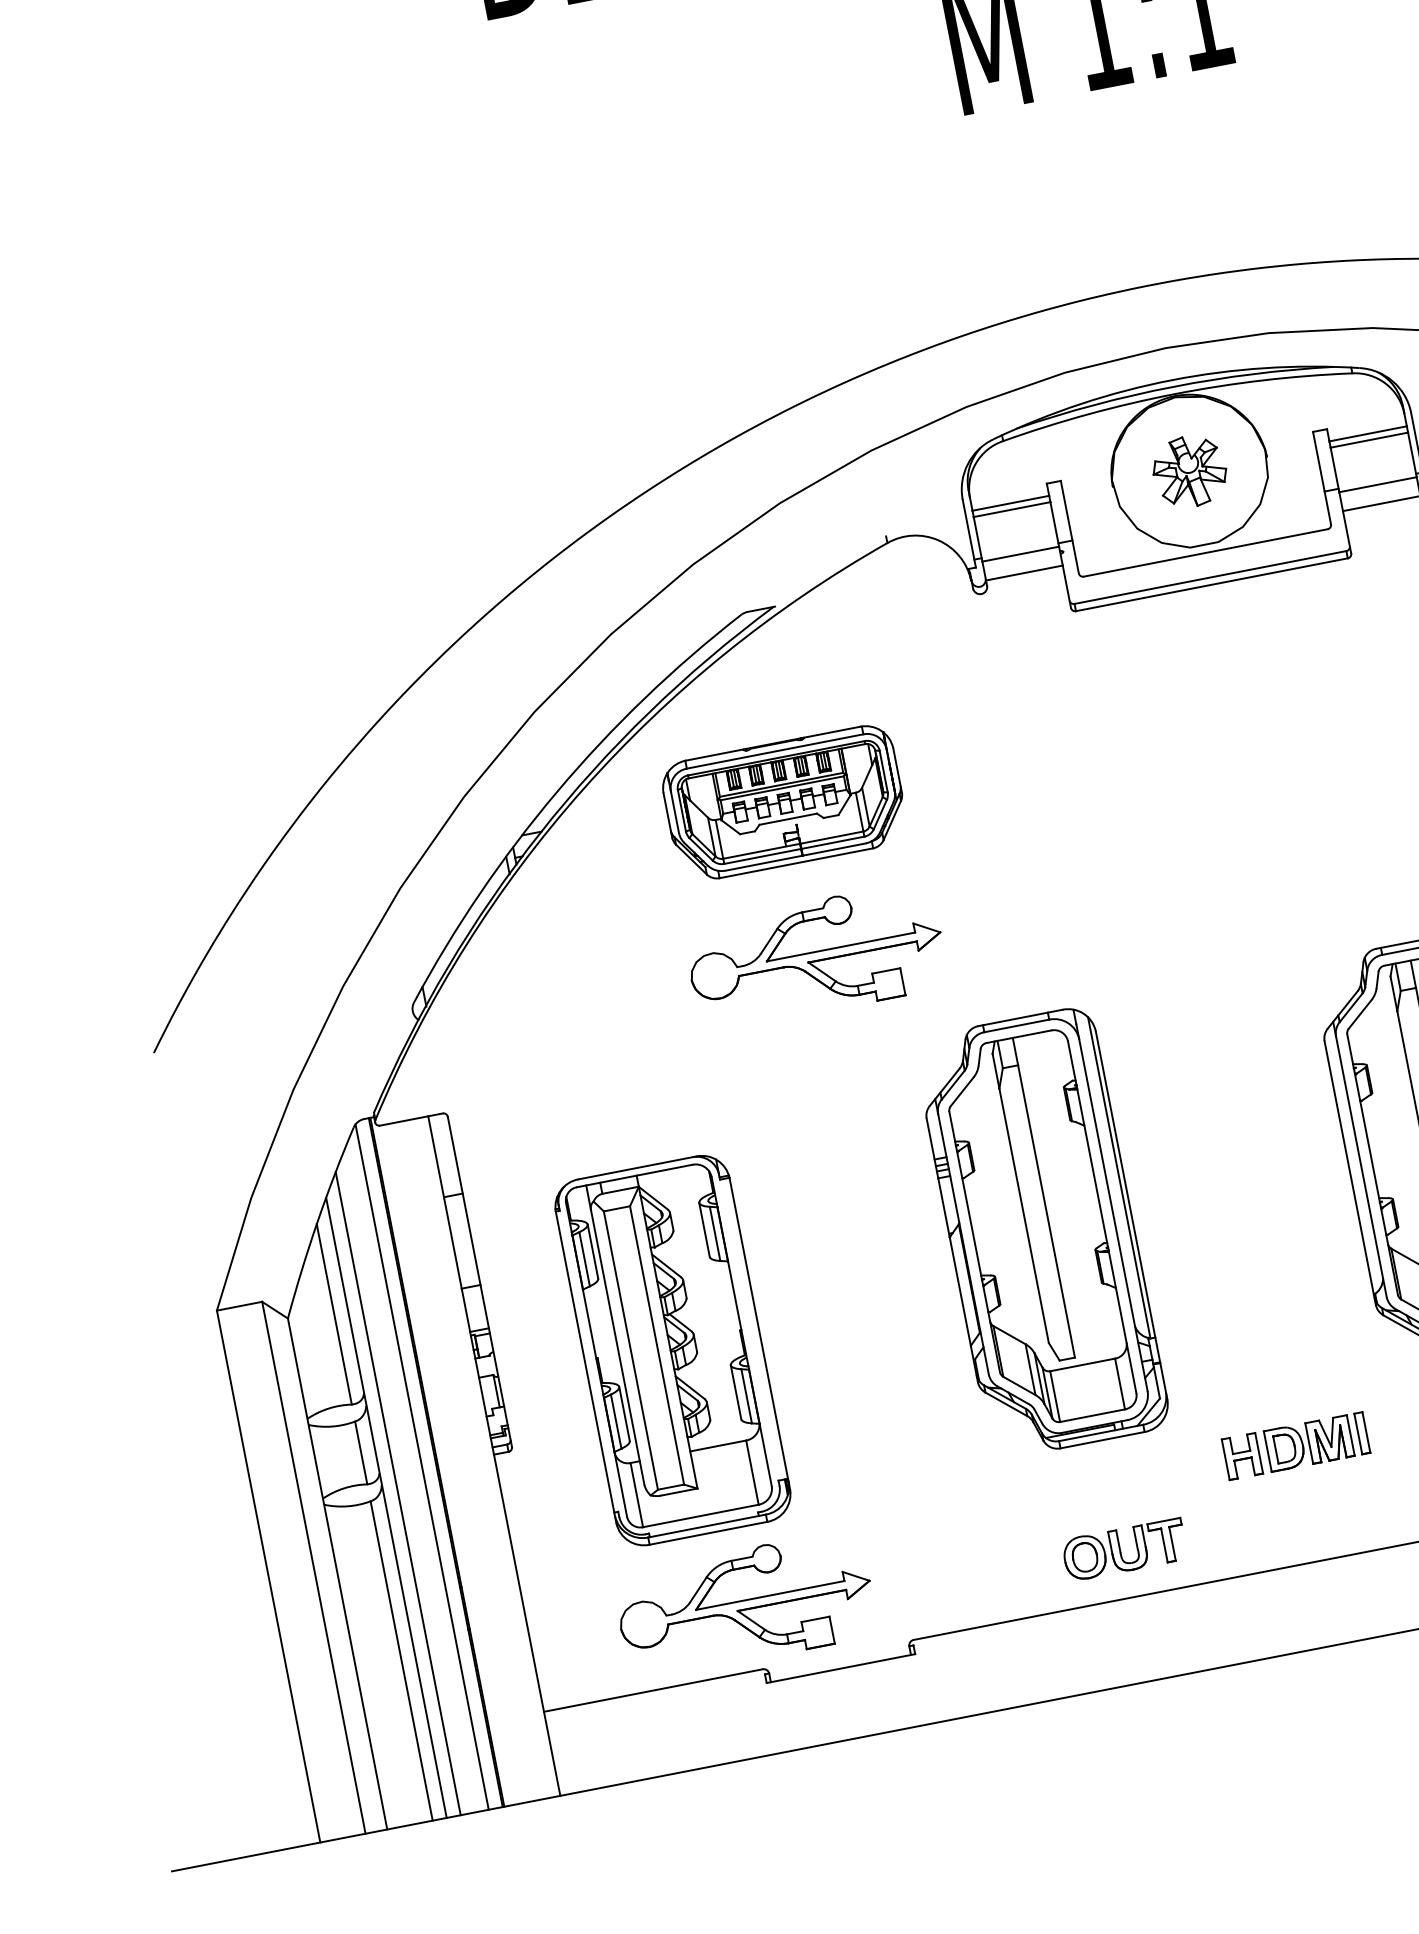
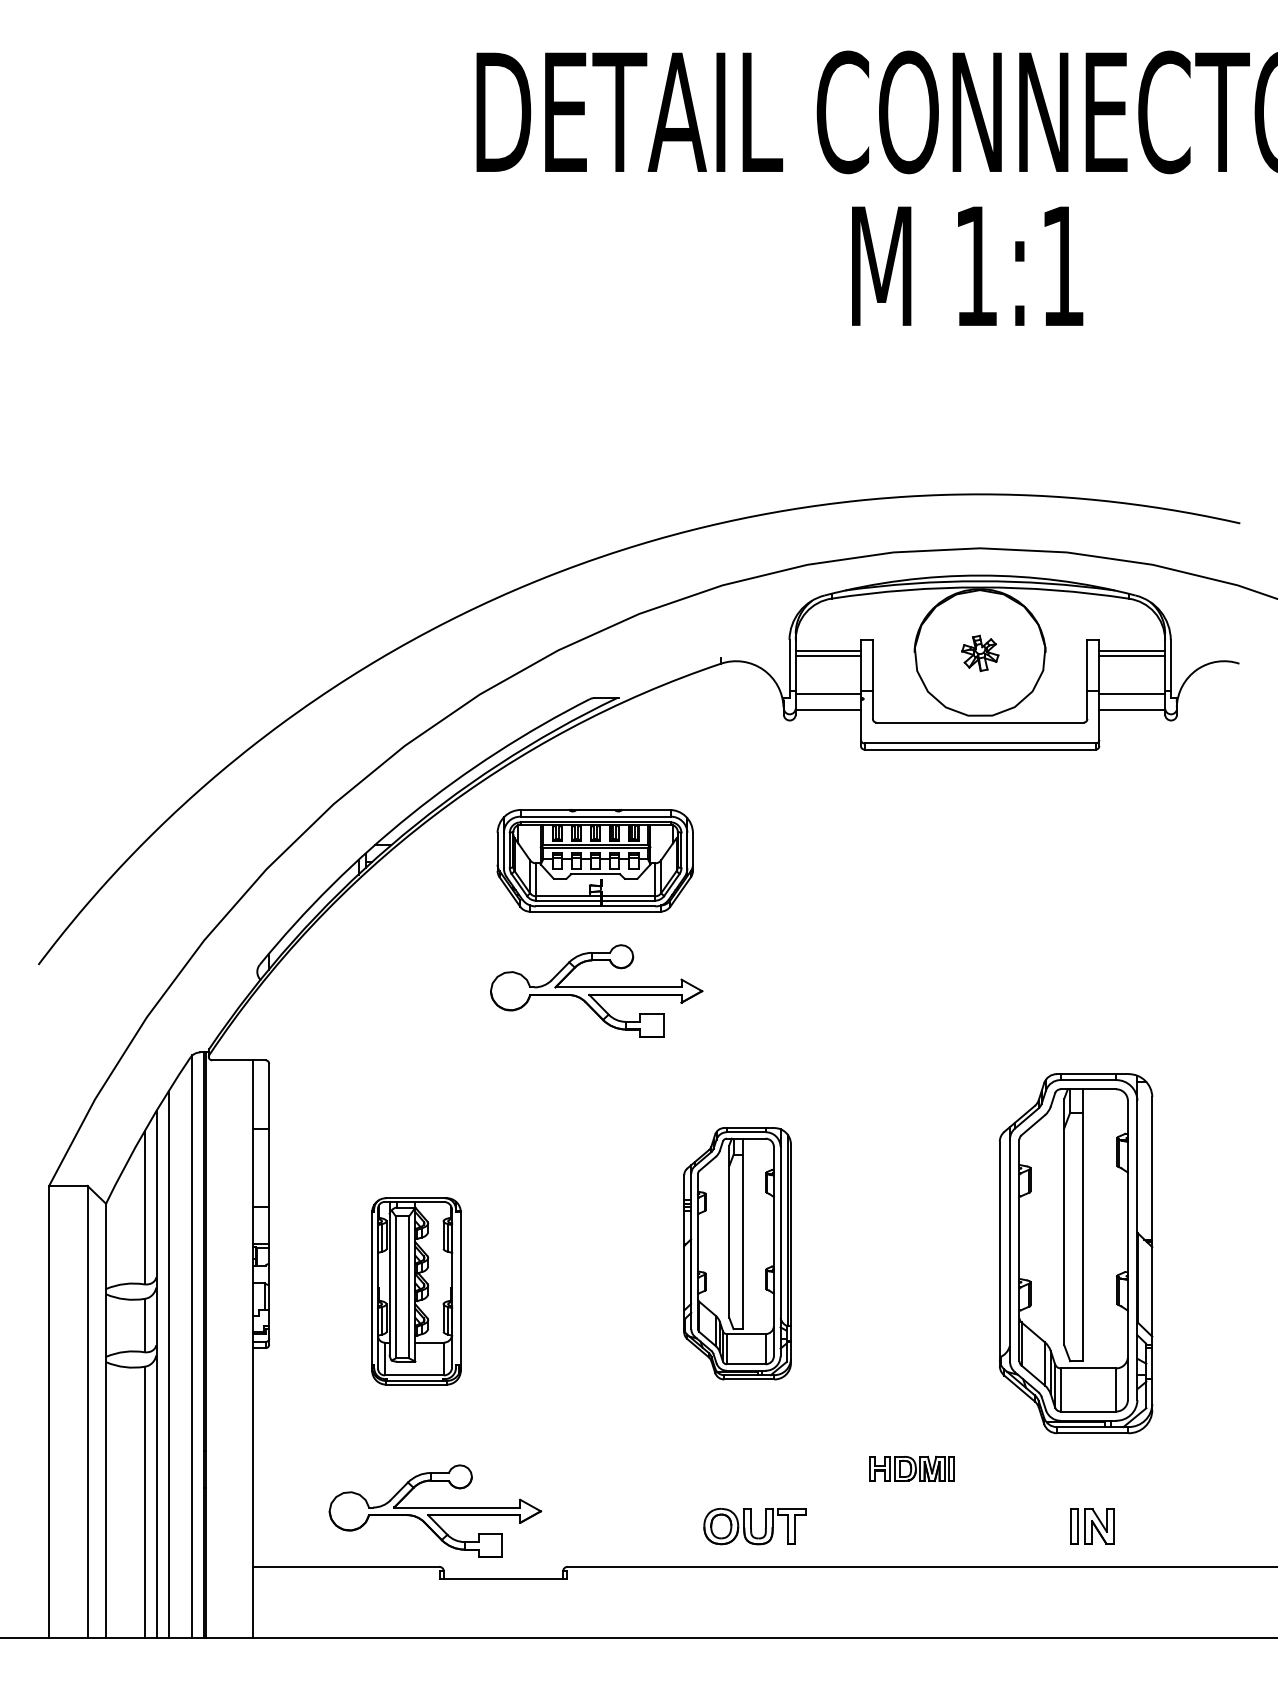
part: (1190, 471) -> (980, 653), size x0.6
part: (1041, 1232) -> (737, 1253), size x0.7
part: (673, 1350) -> (416, 1291), size x0.6
part: (1295, 1445) -> (911, 1468), size x0.7

